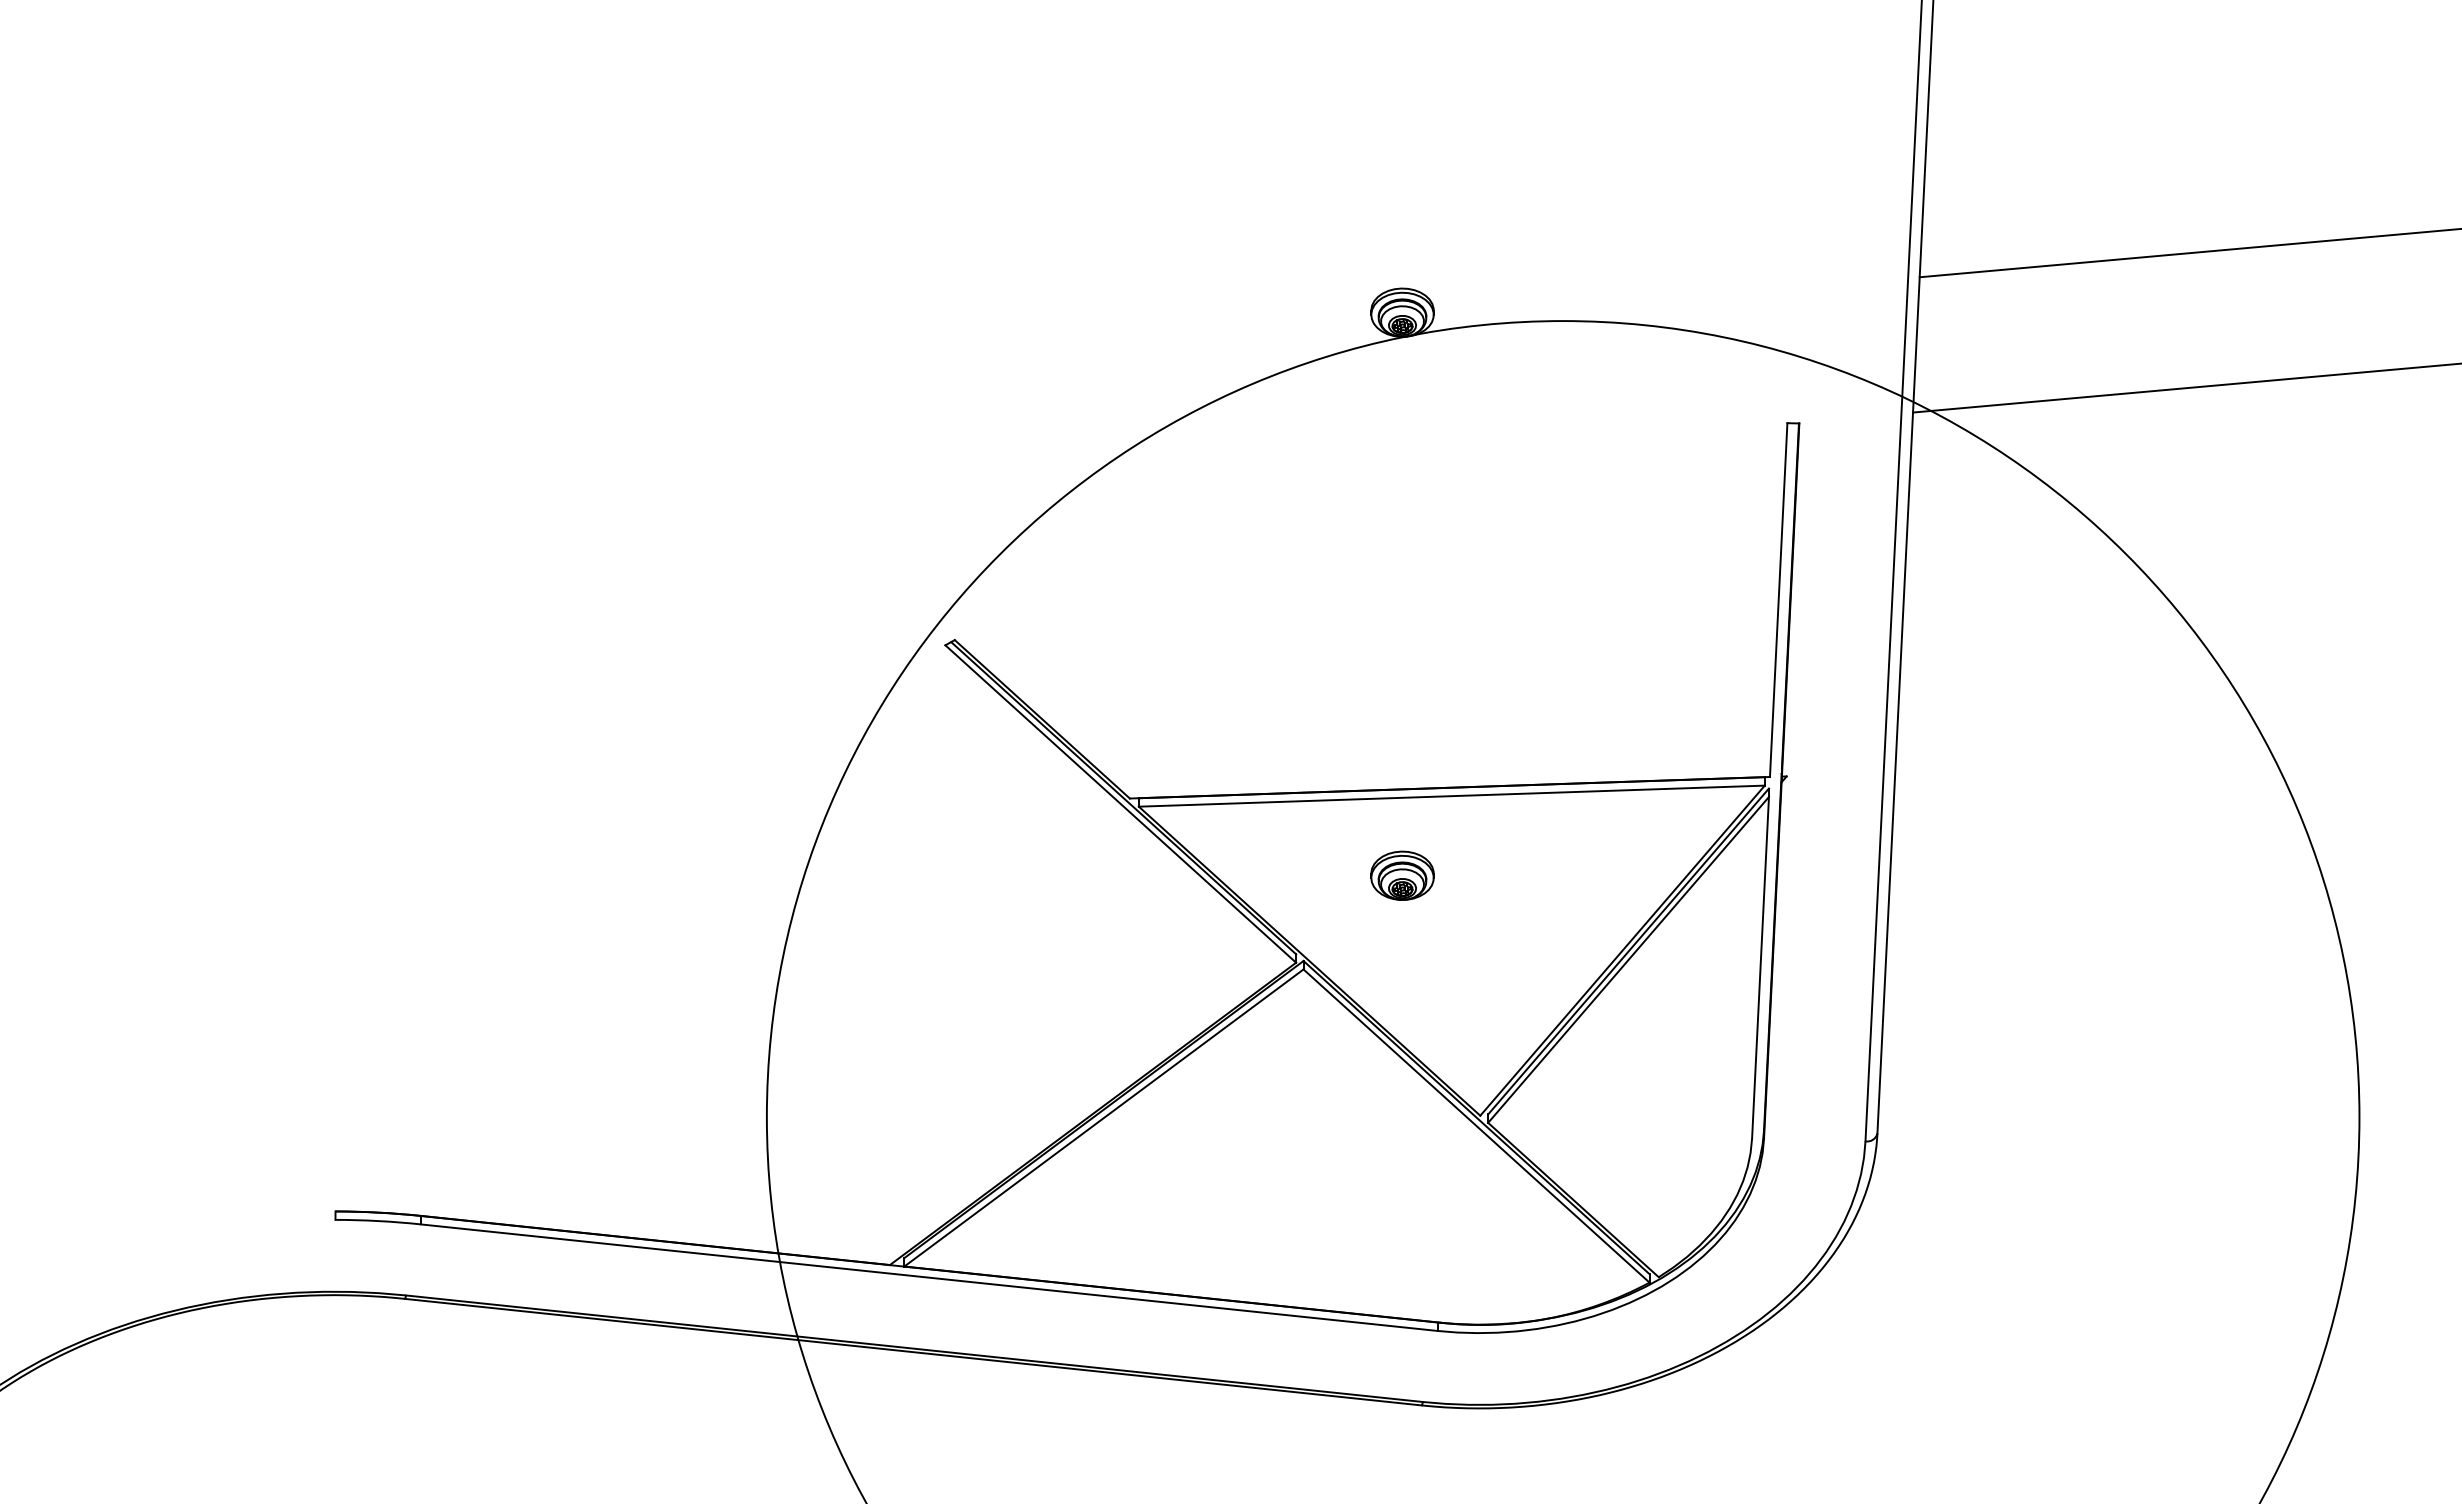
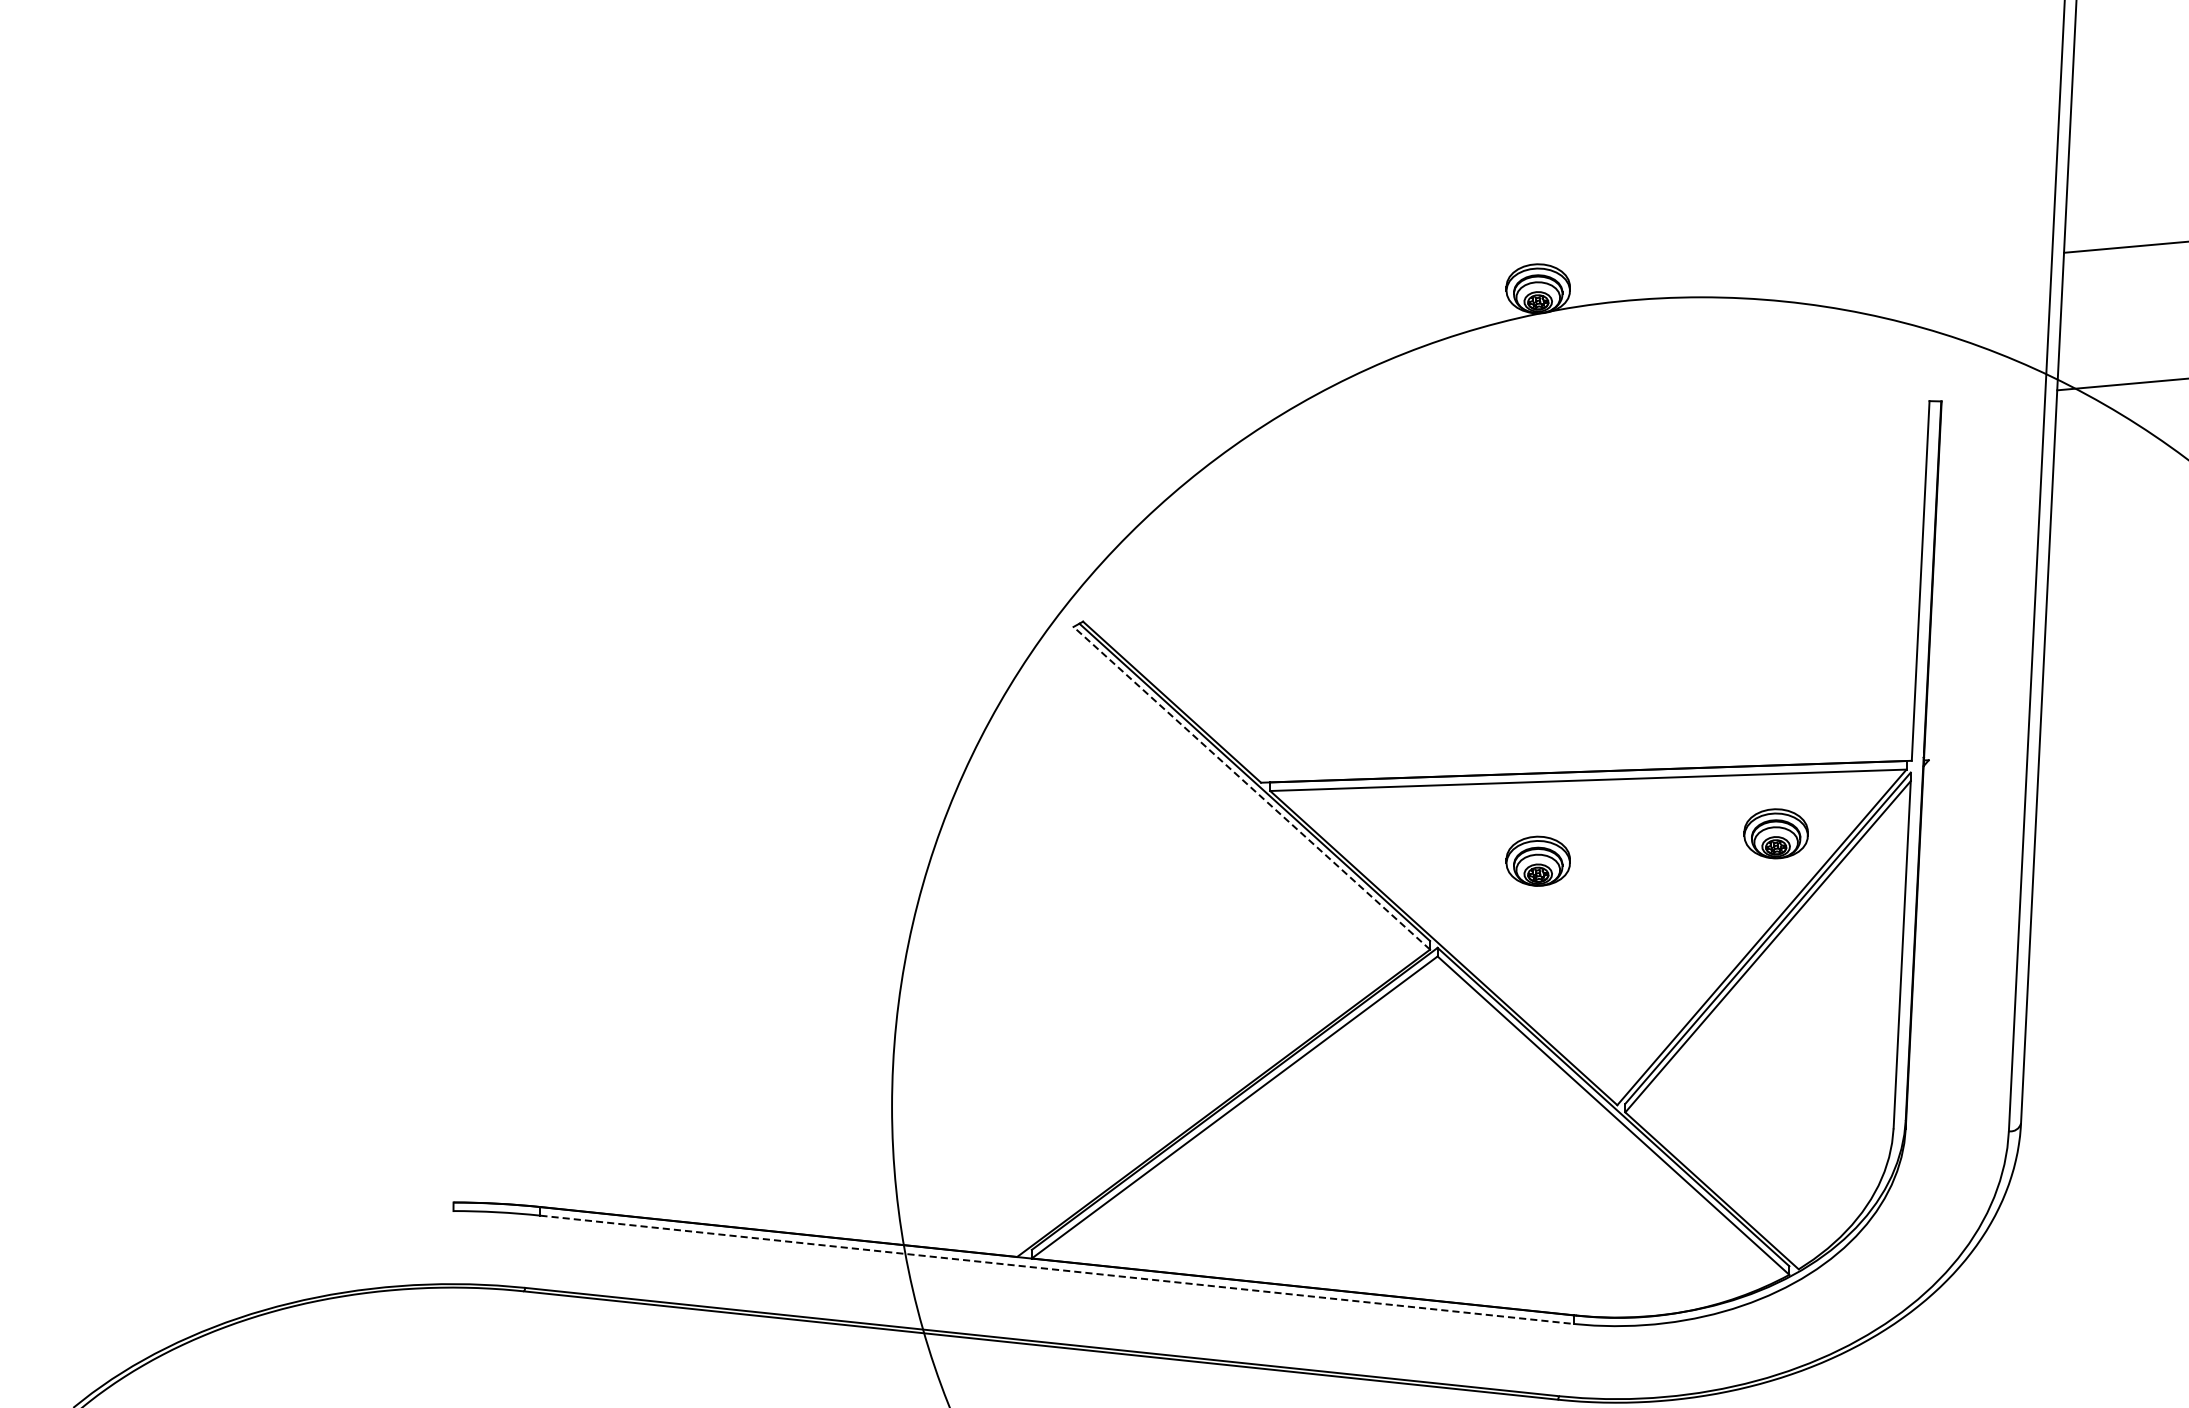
line: (1120, 804) -> (1251, 788), solid -> dashed
part: (1636, 848) -> (1776, 833), added
line: (929, 1277) -> (1057, 1269), solid -> dashed

